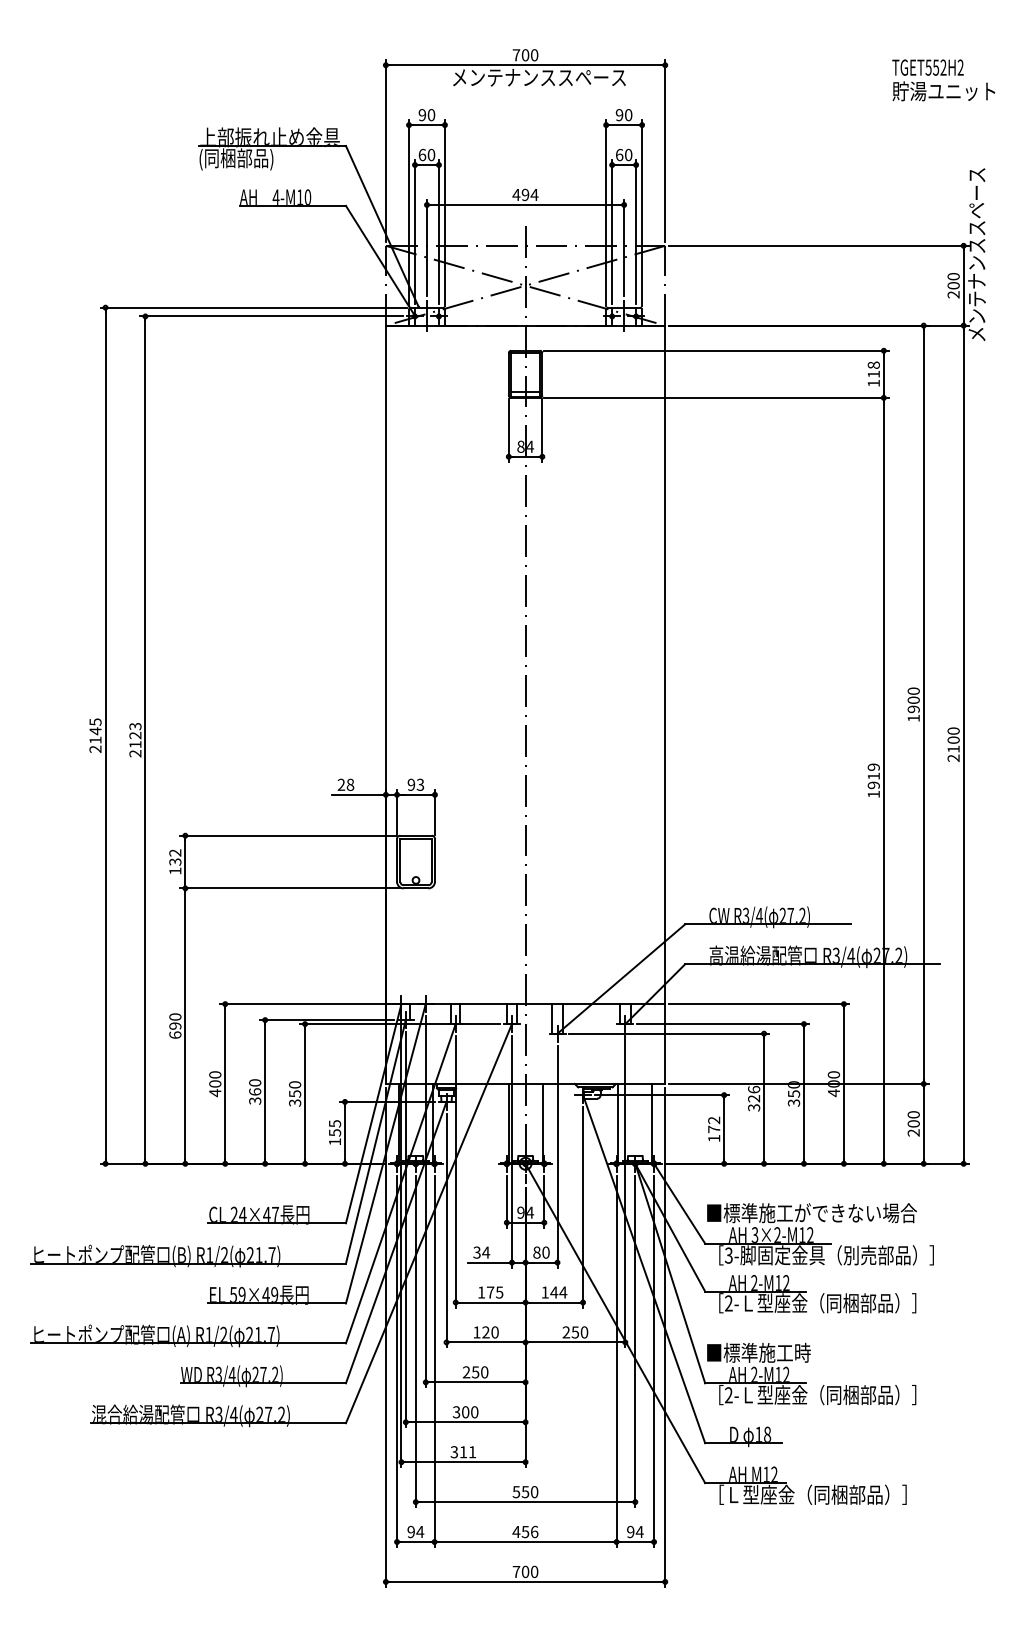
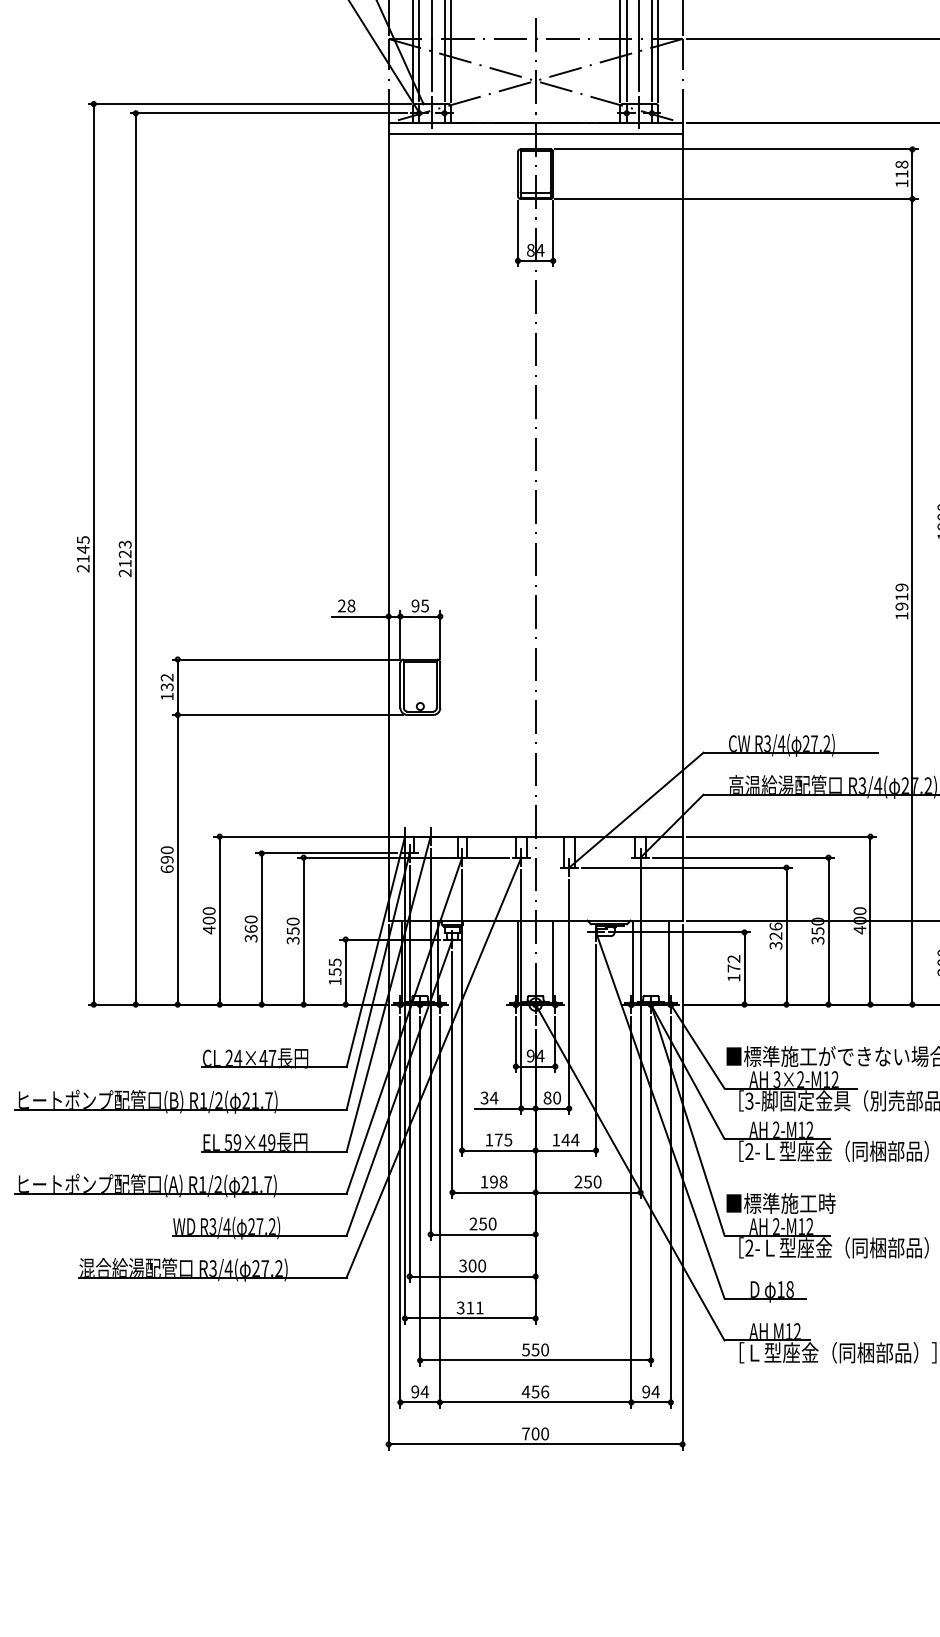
line: (525, 336) -> (535, 134), added
text: (420, 784) -> (425, 605), 93 -> 95
text: (490, 1332) -> (498, 1182), 120 -> 198

